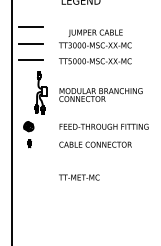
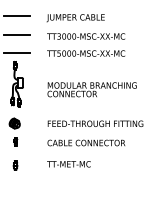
text: (95, 32) -> (75, 17), moved
part: (40, 92) -> (16, 83), moved
part: (29, 165) -> (15, 165), added
text: (79, 177) -> (69, 164), moved

